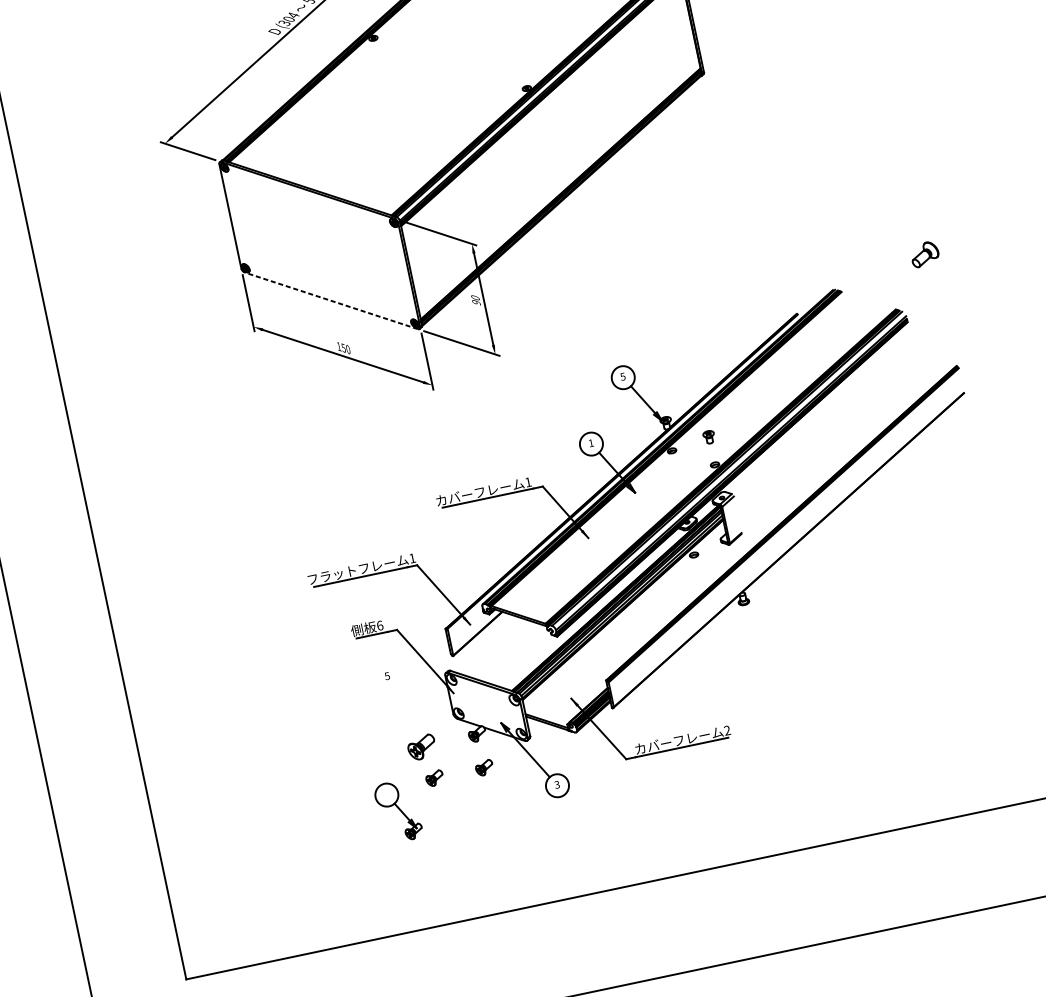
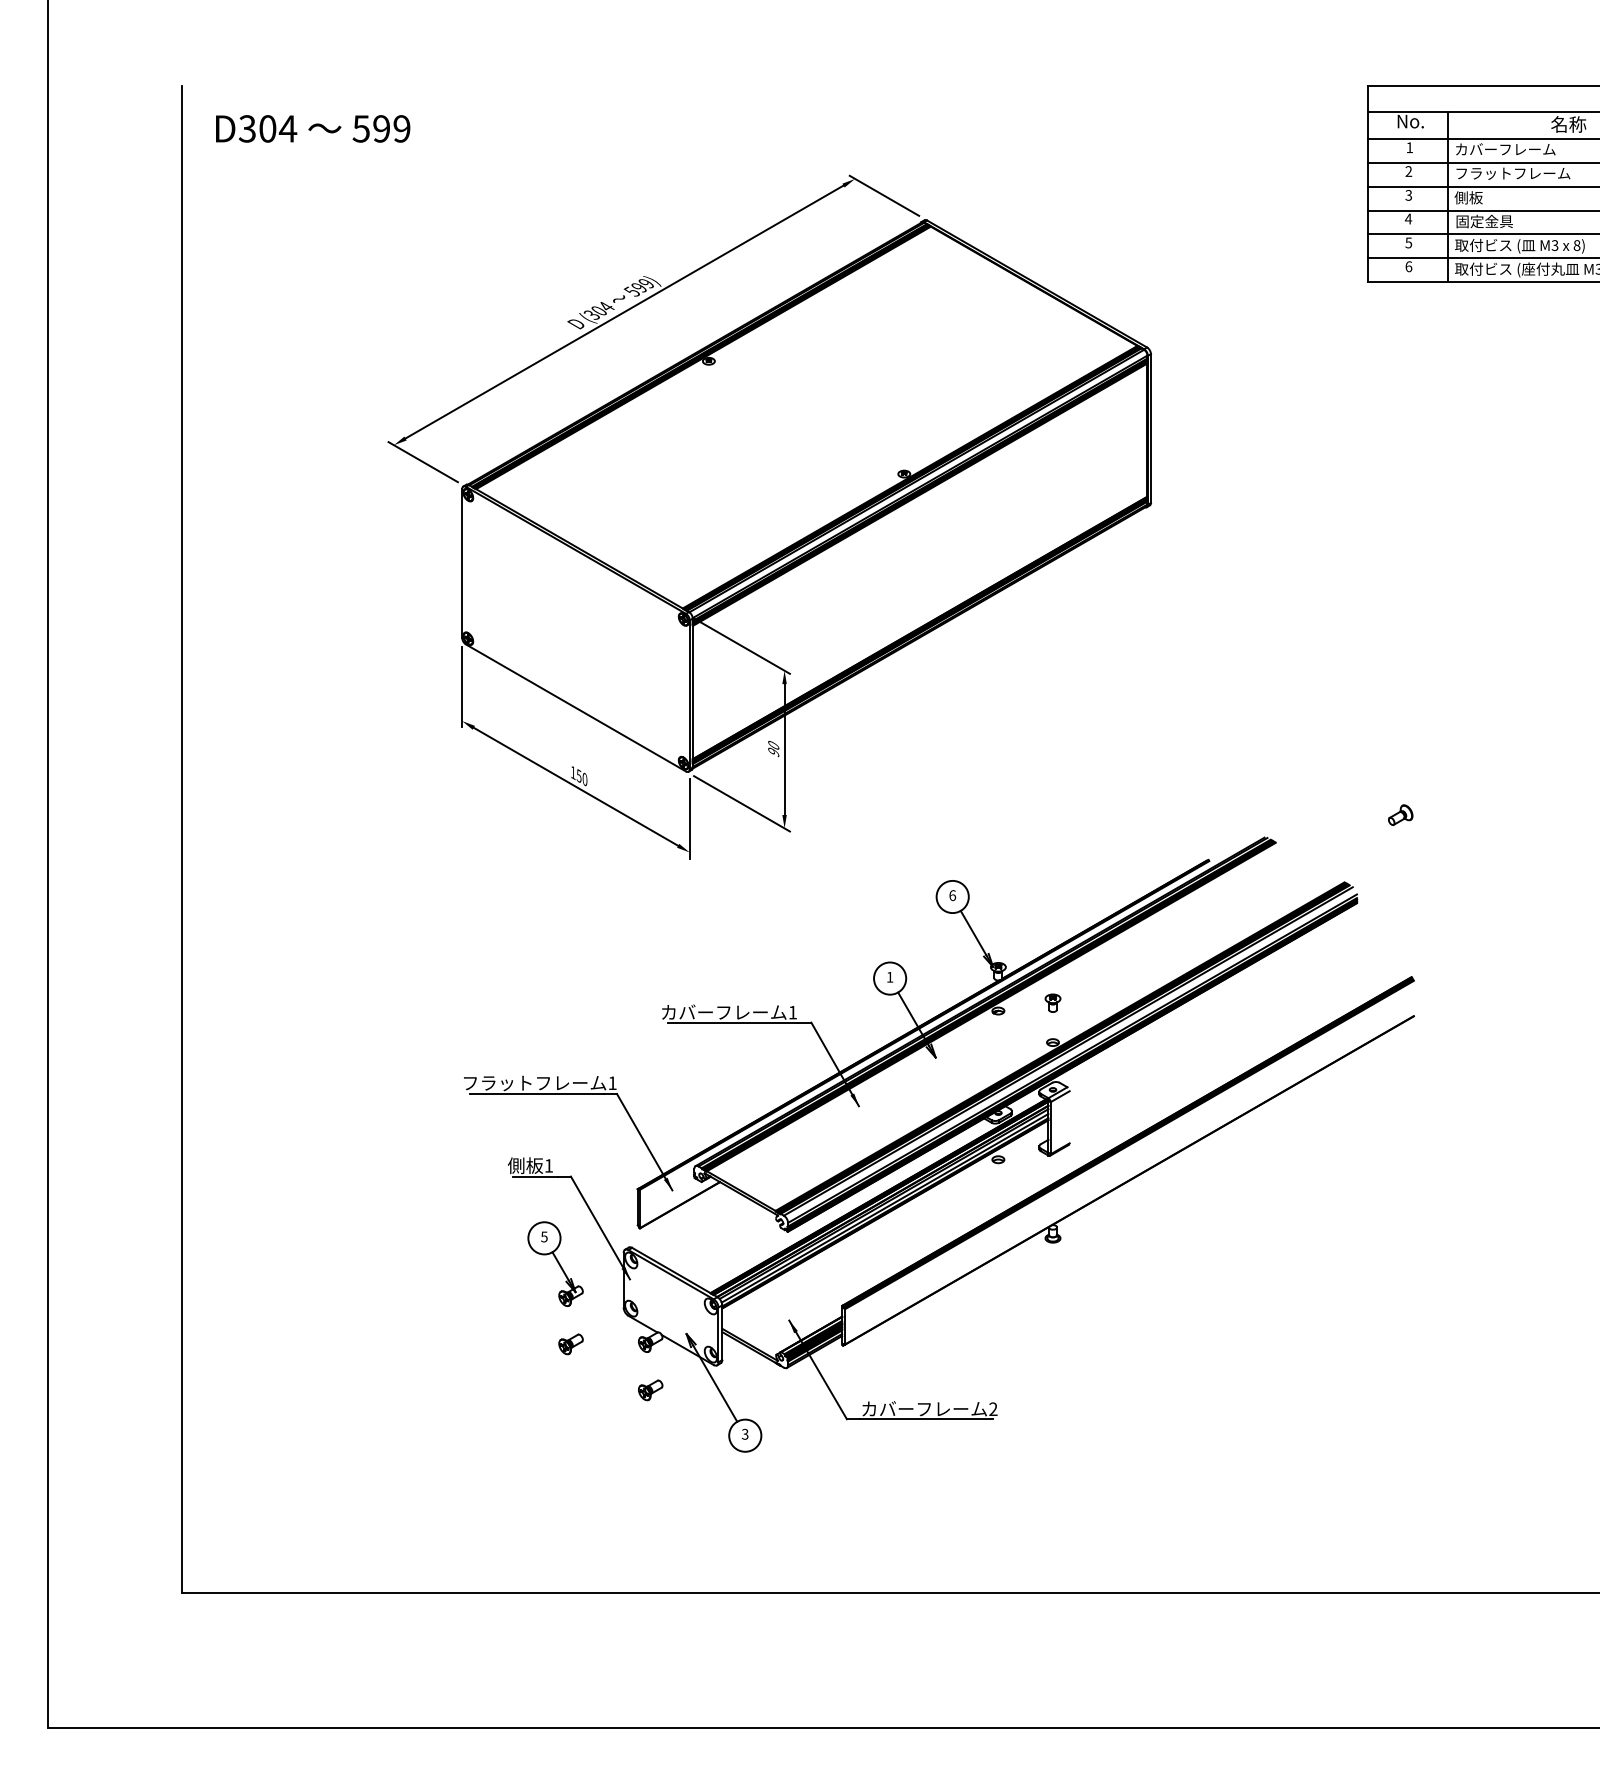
part: (924, 253) -> (1400, 814), size x0.62
line: (331, 300) -> (575, 707), dashed -> solid
text: (622, 376) -> (952, 895), 5 -> 6
text: (380, 625) -> (549, 1165), 6 -> 1
part: (421, 747) -> (570, 1344), size x0.62
part: (434, 778) -> (579, 1390), removed
part: (398, 811) -> (555, 1263), moved

